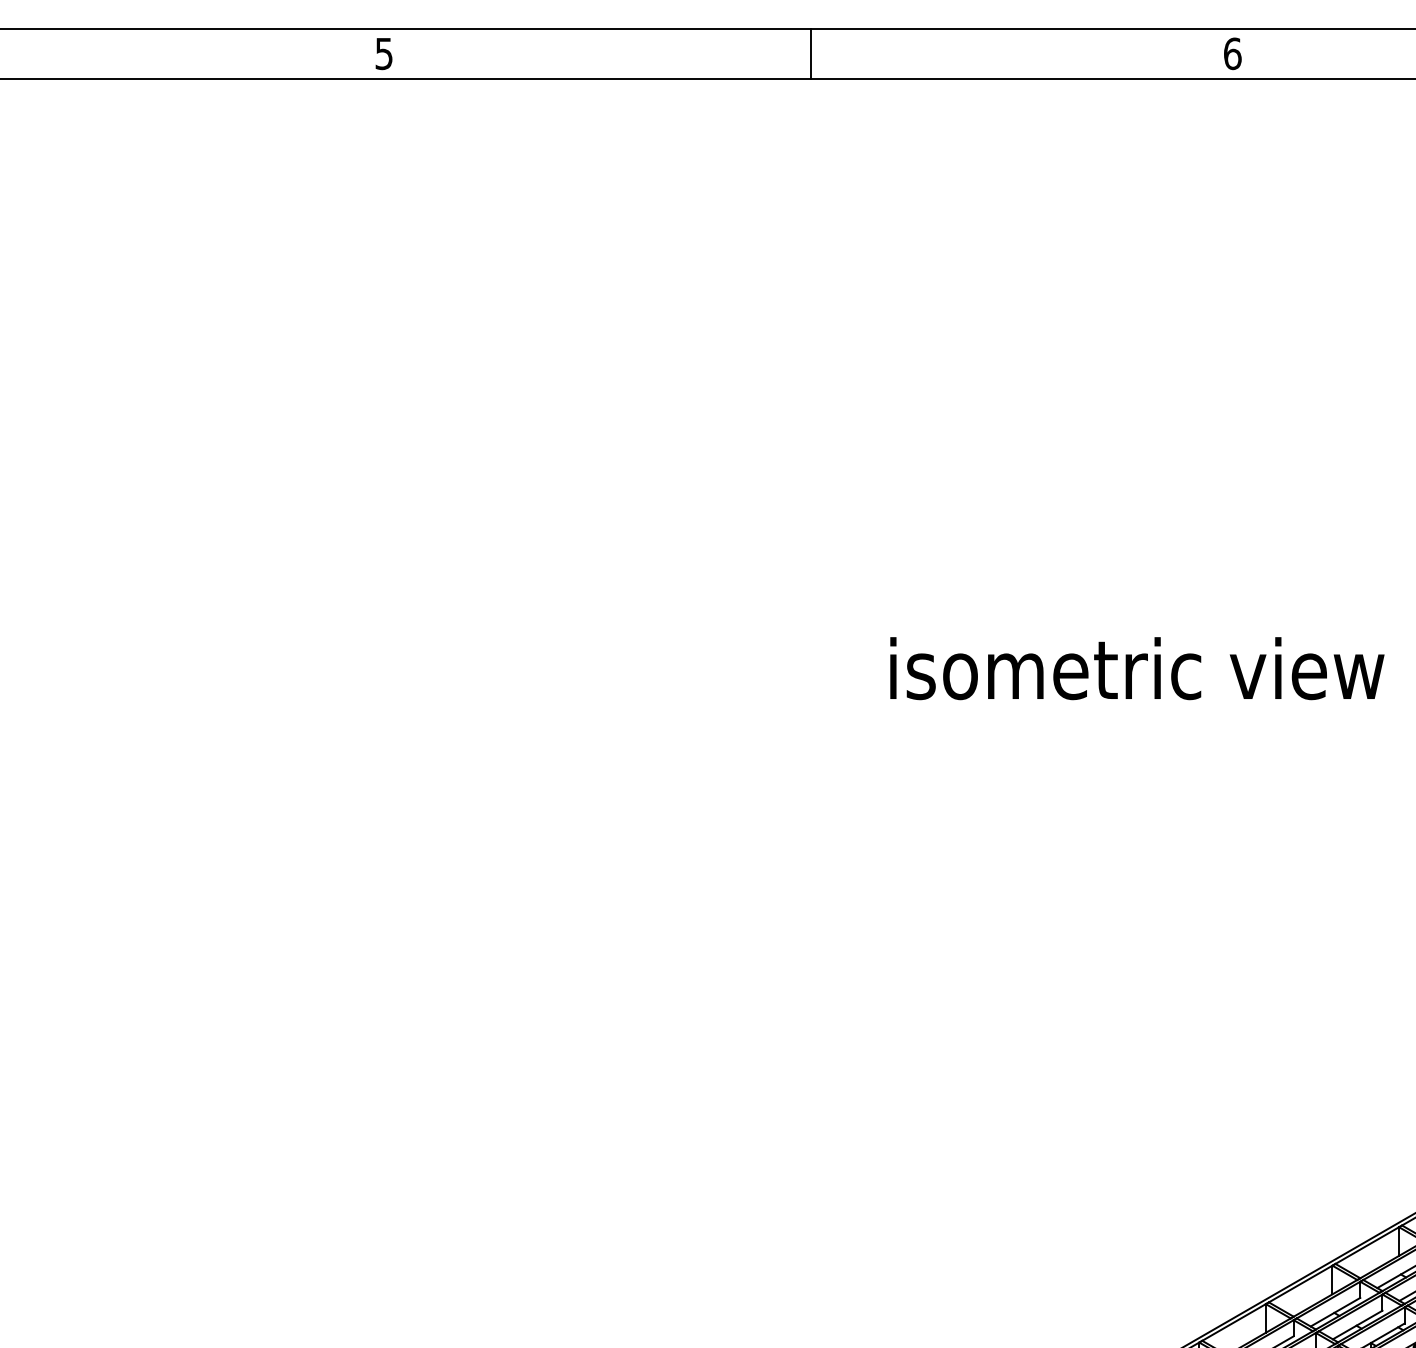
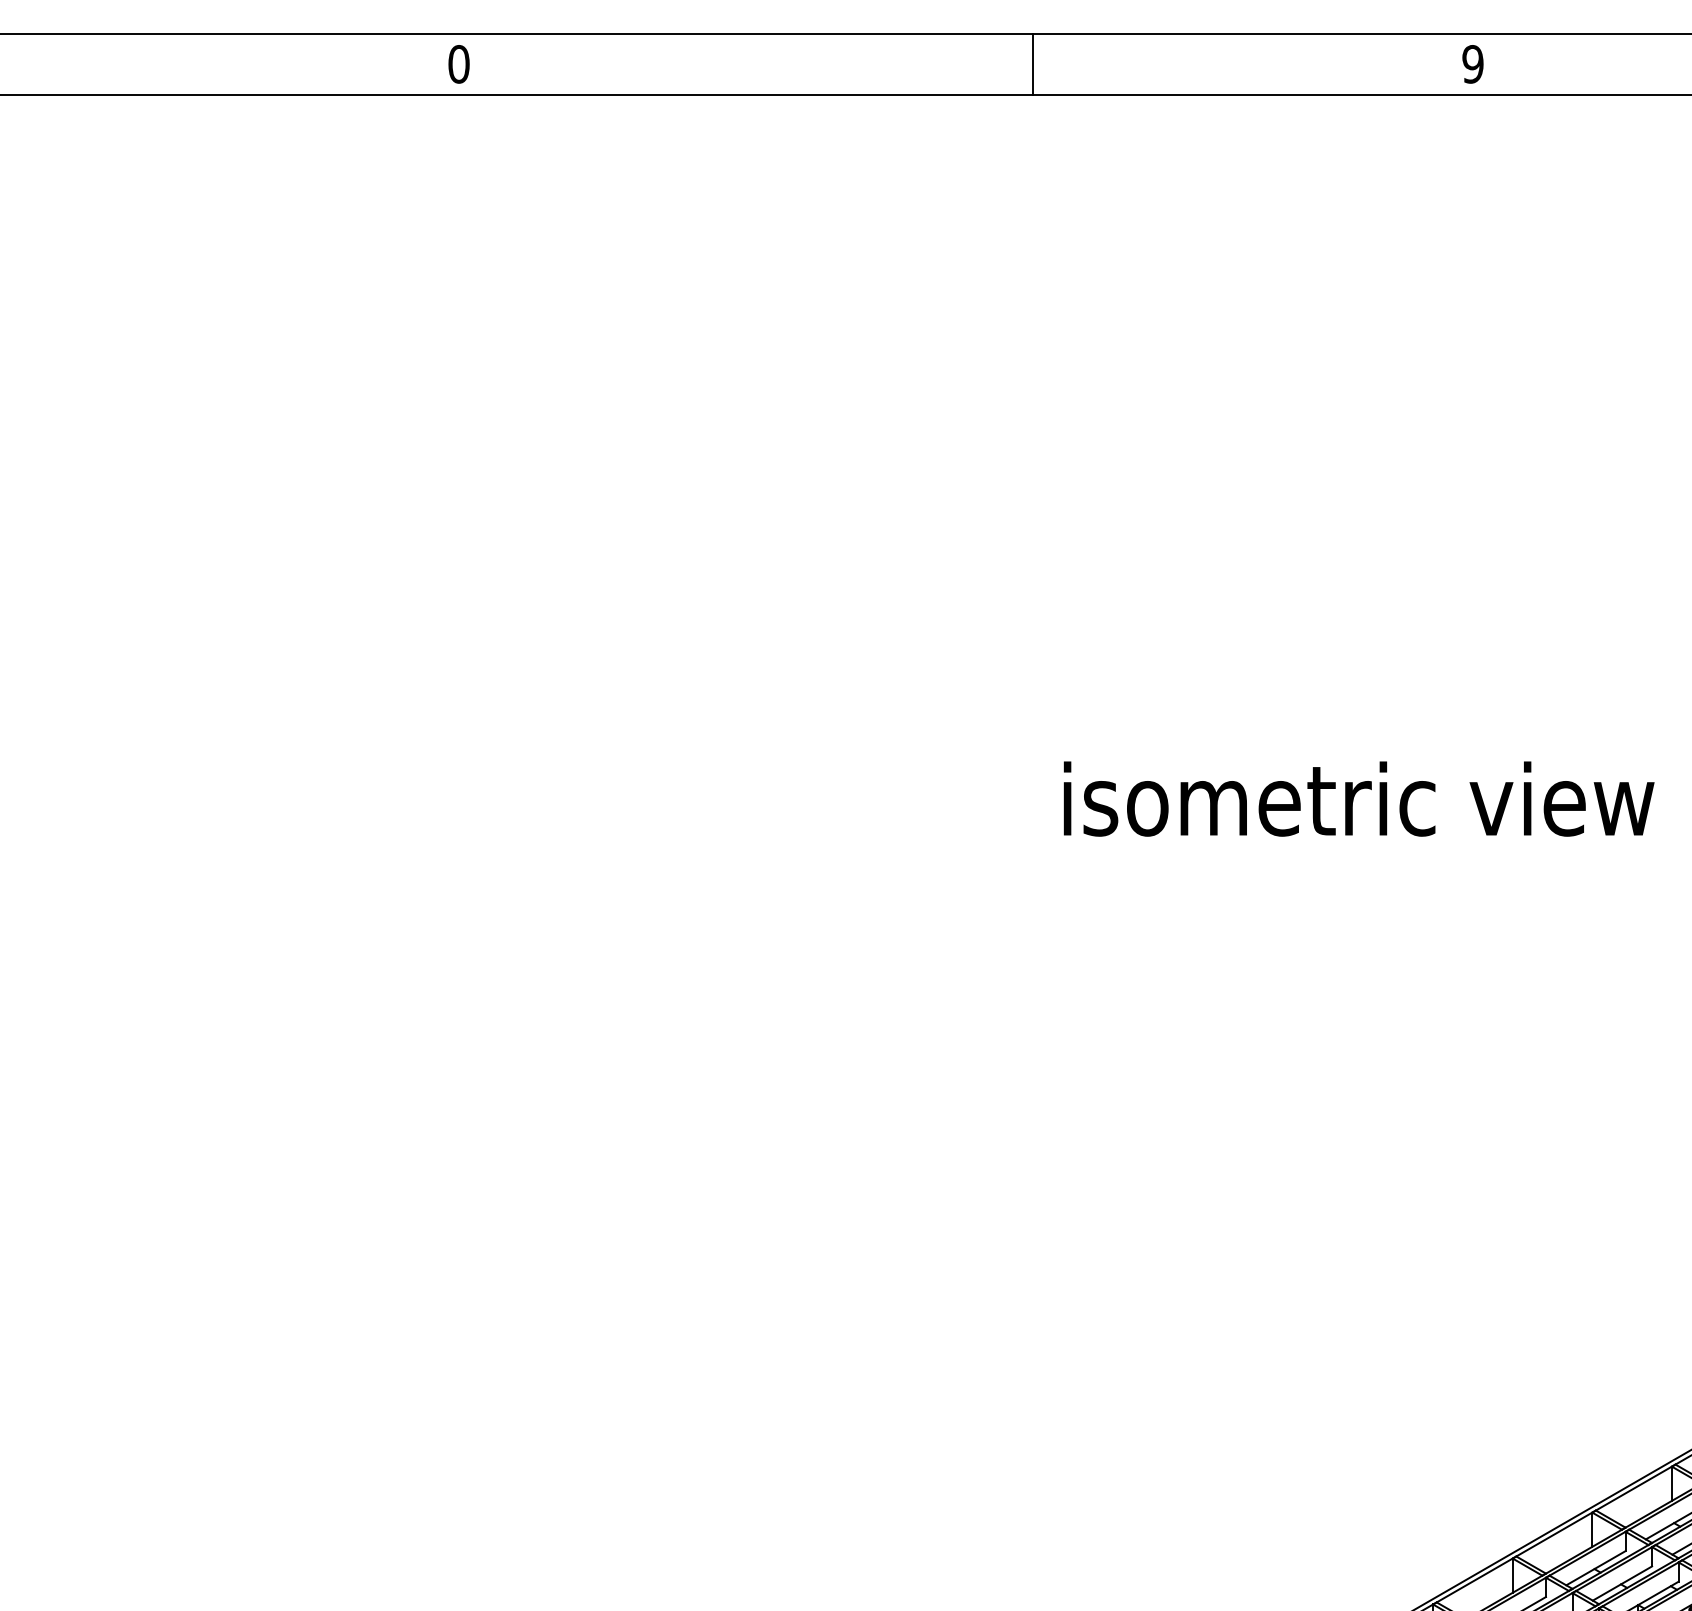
text: (384, 53) -> (459, 63), 5 -> 0
line: (810, 53) -> (1033, 63), moved
text: (1232, 53) -> (1472, 63), 6 -> 9

